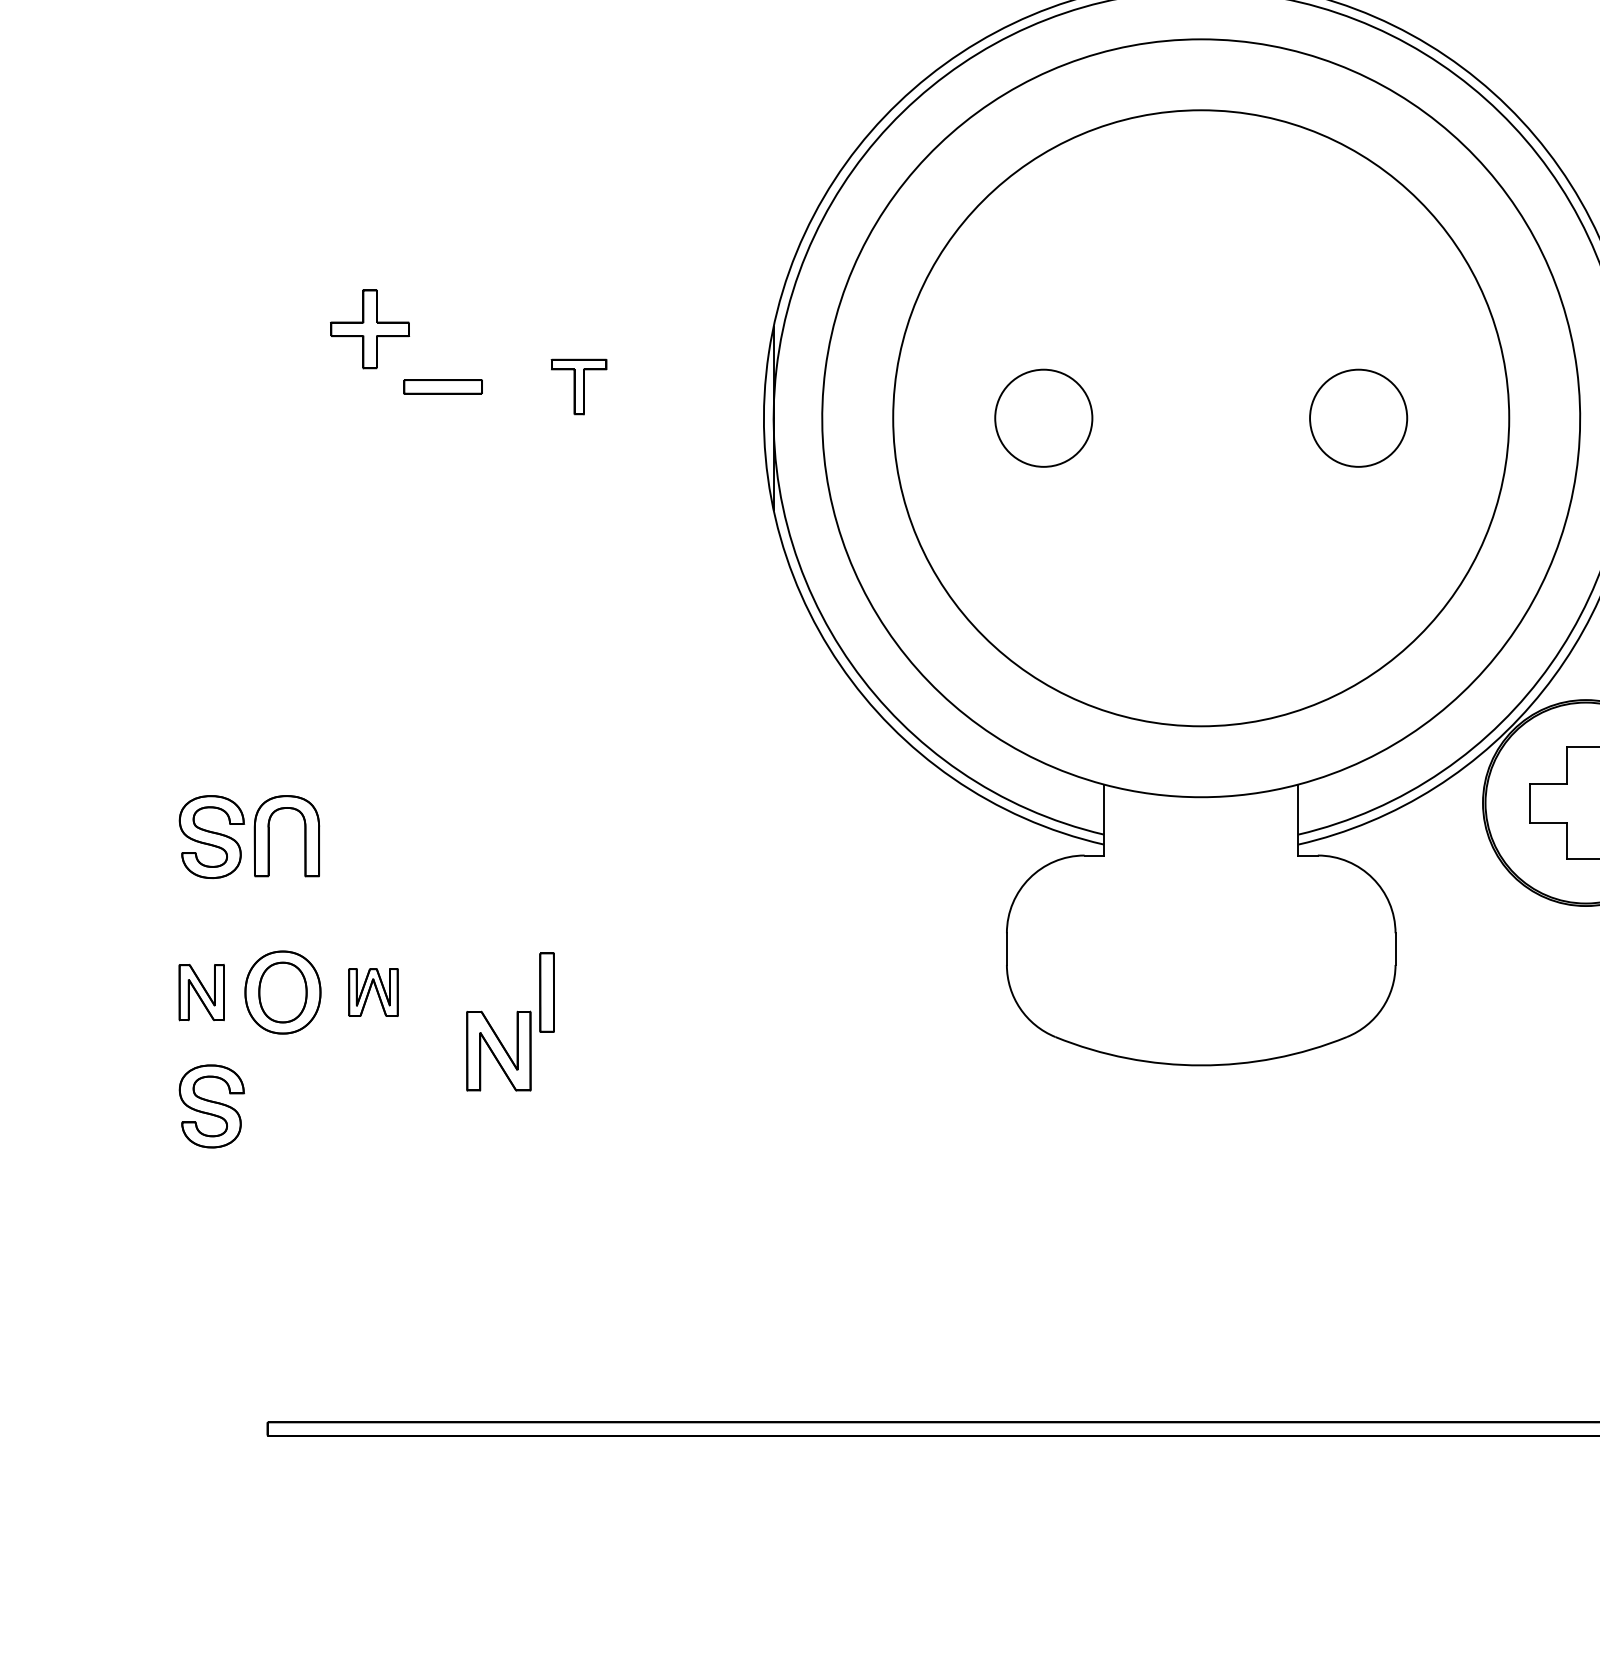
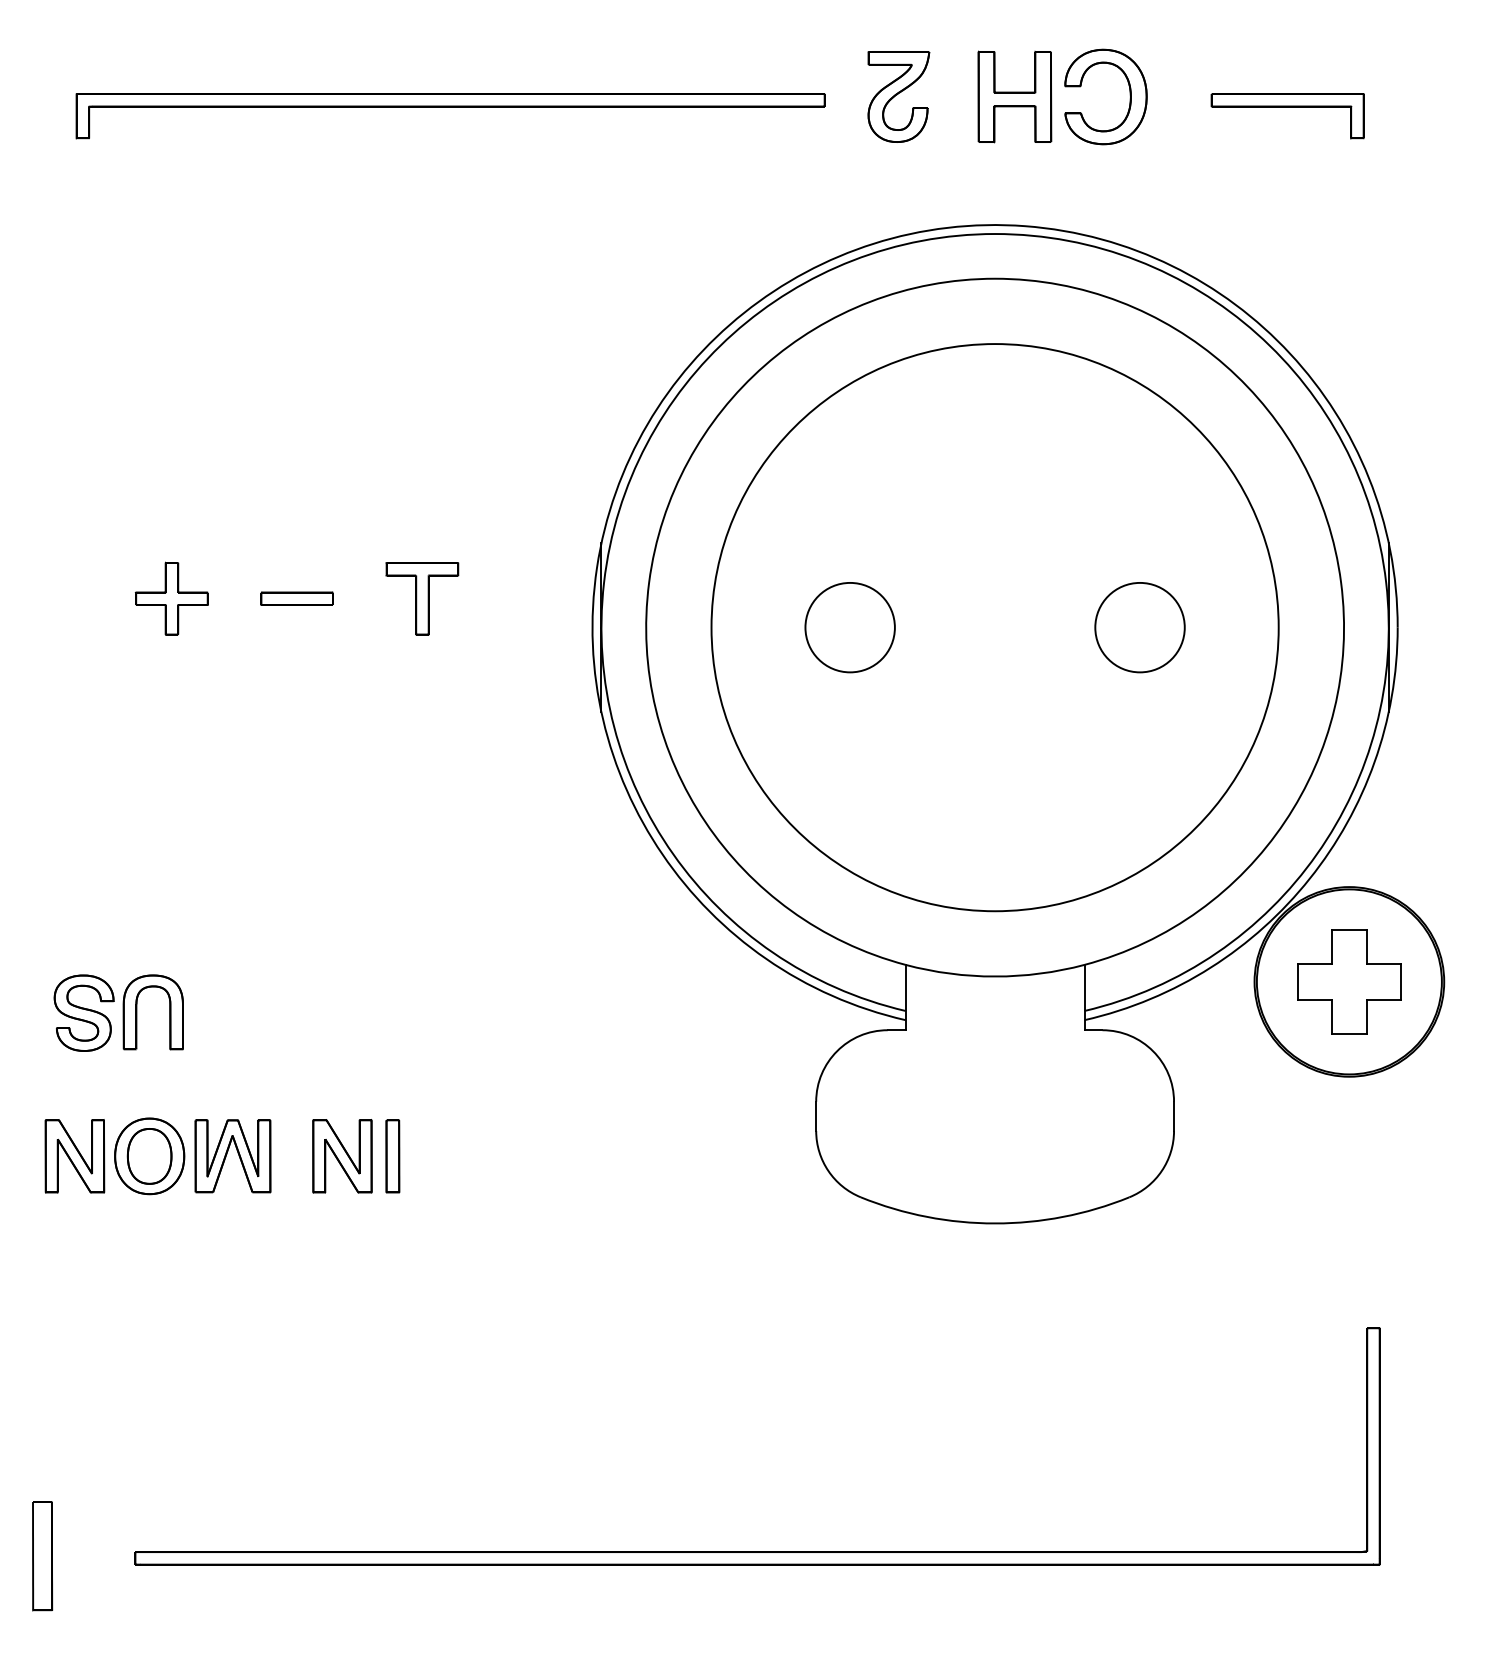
part: (369, 329) -> (171, 598), moved
part: (579, 386) -> (422, 598), size x1.43
part: (201, 992) -> (74, 1156), size x1.43
part: (372, 992) -> (232, 1156), size x1.67
part: (498, 1051) -> (342, 1156), moved
part: (211, 1105) -> (83, 1260), removed
part: (166, 1427) -> (42, 1556), added

